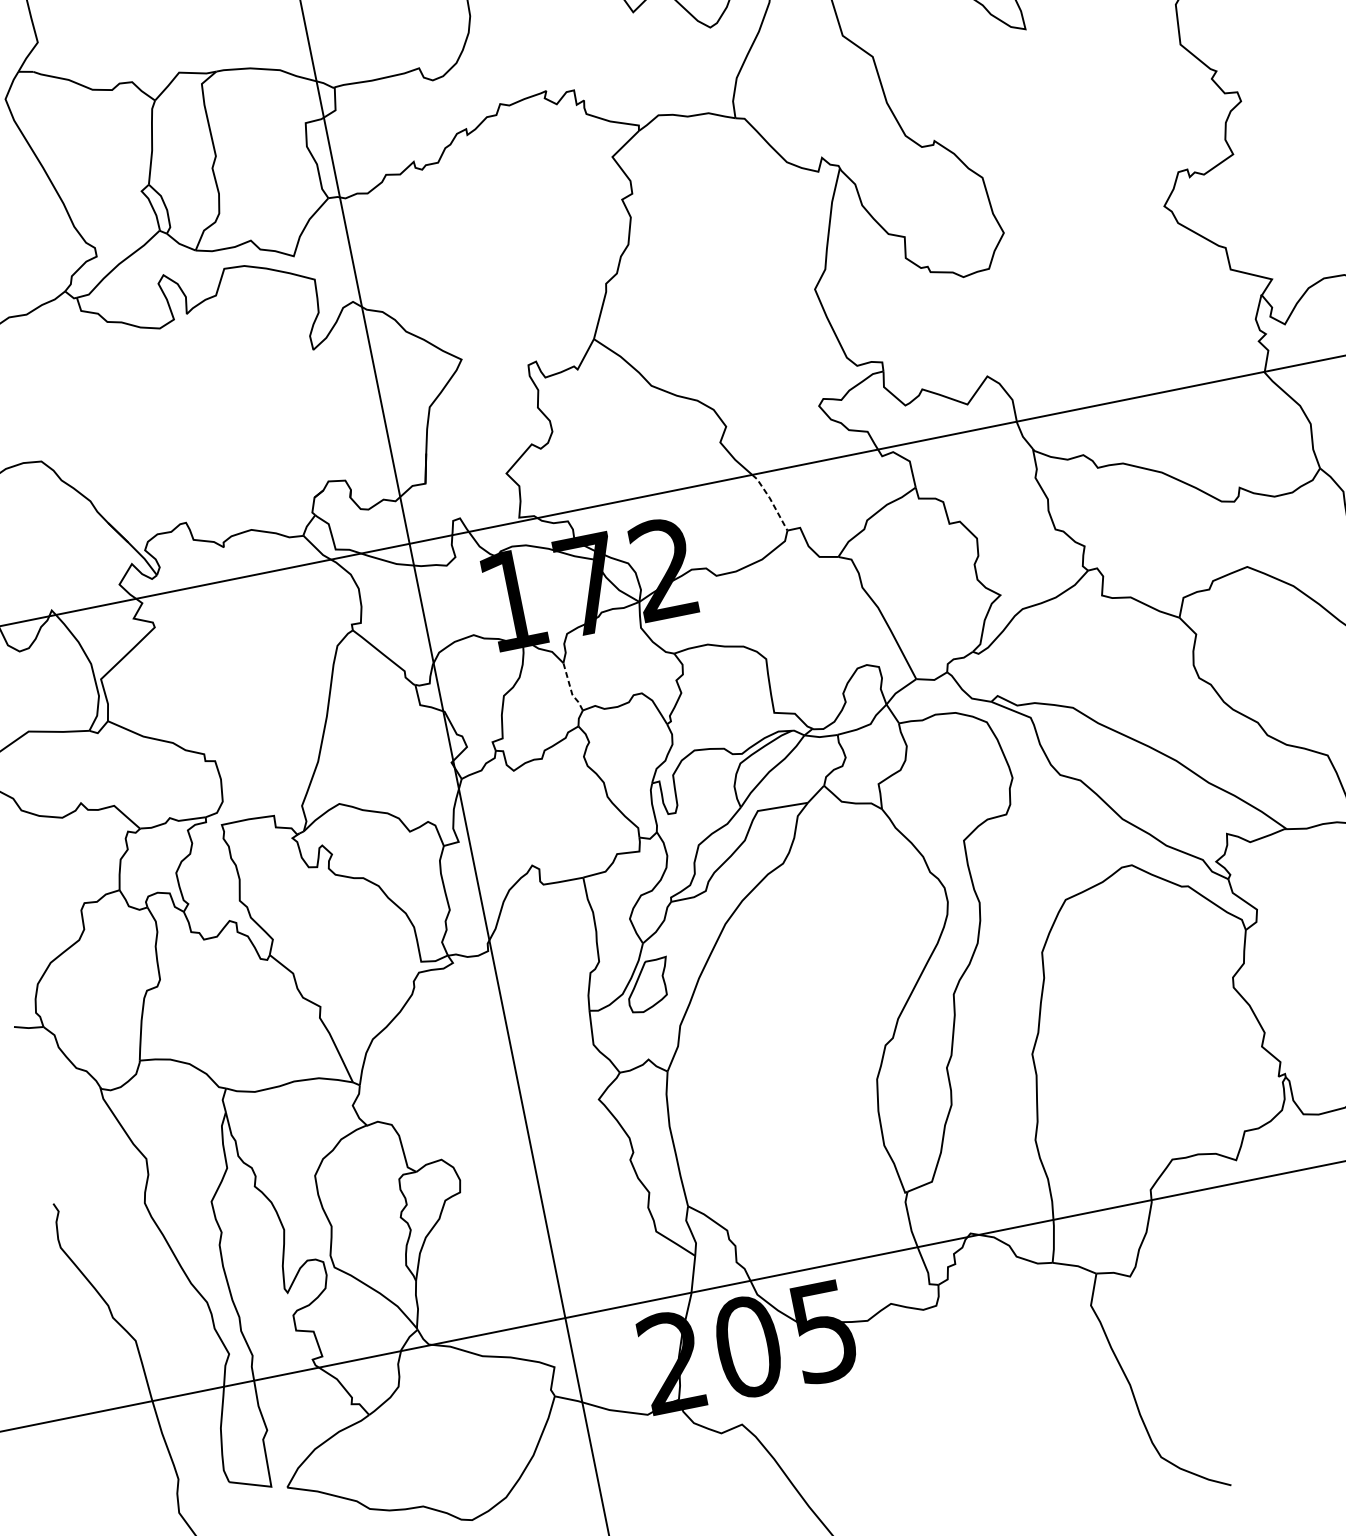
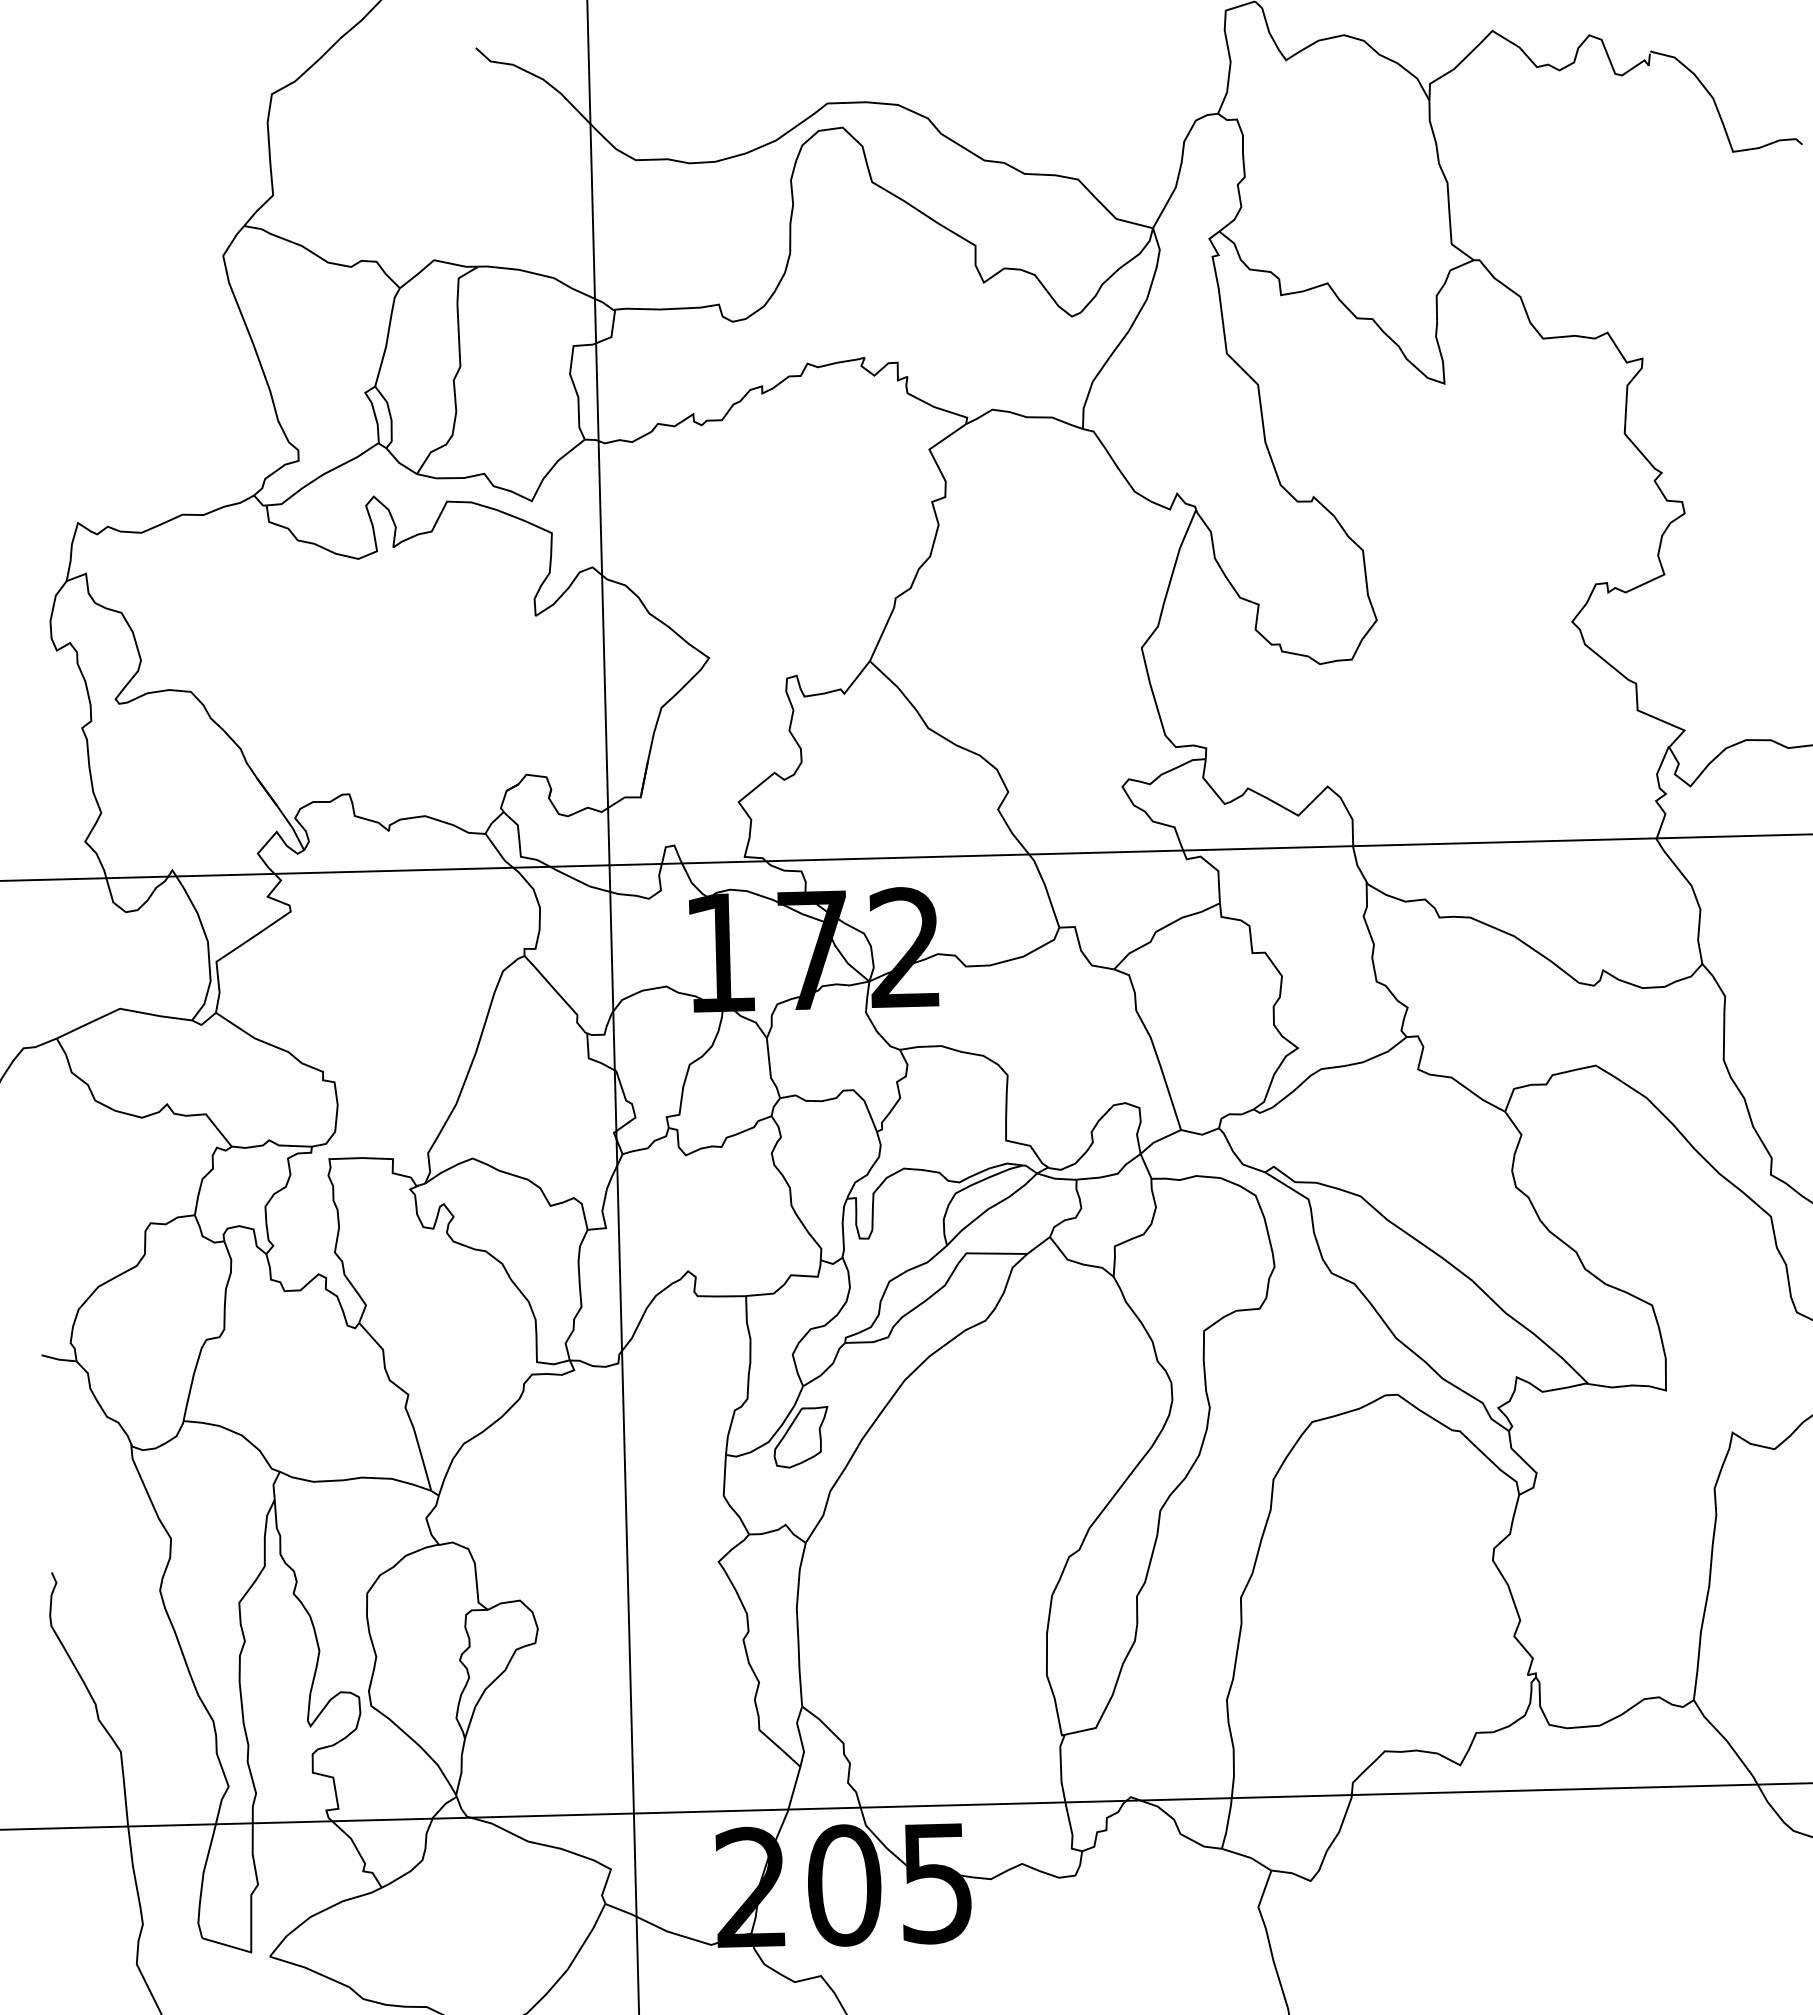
line: (771, 501) -> (1046, 889), dashed -> solid
line: (571, 689) -> (770, 1070), dashed -> solid

